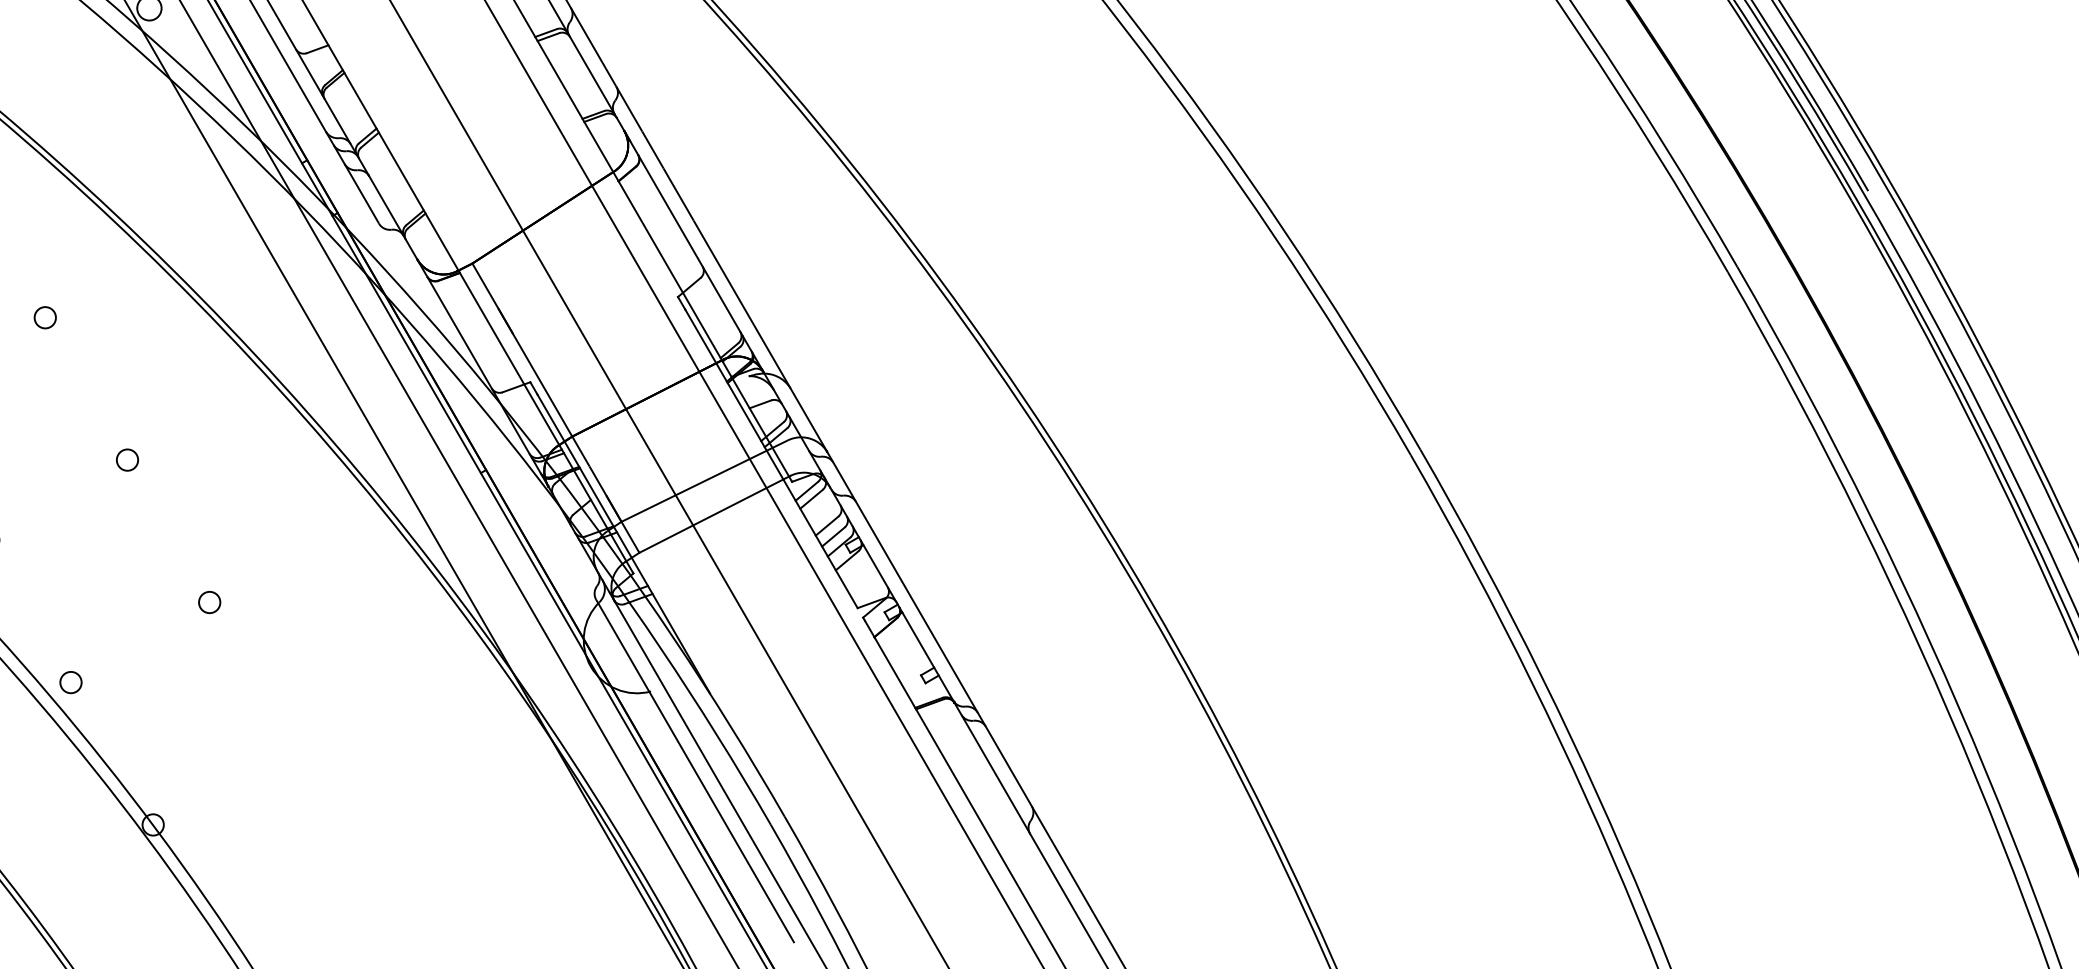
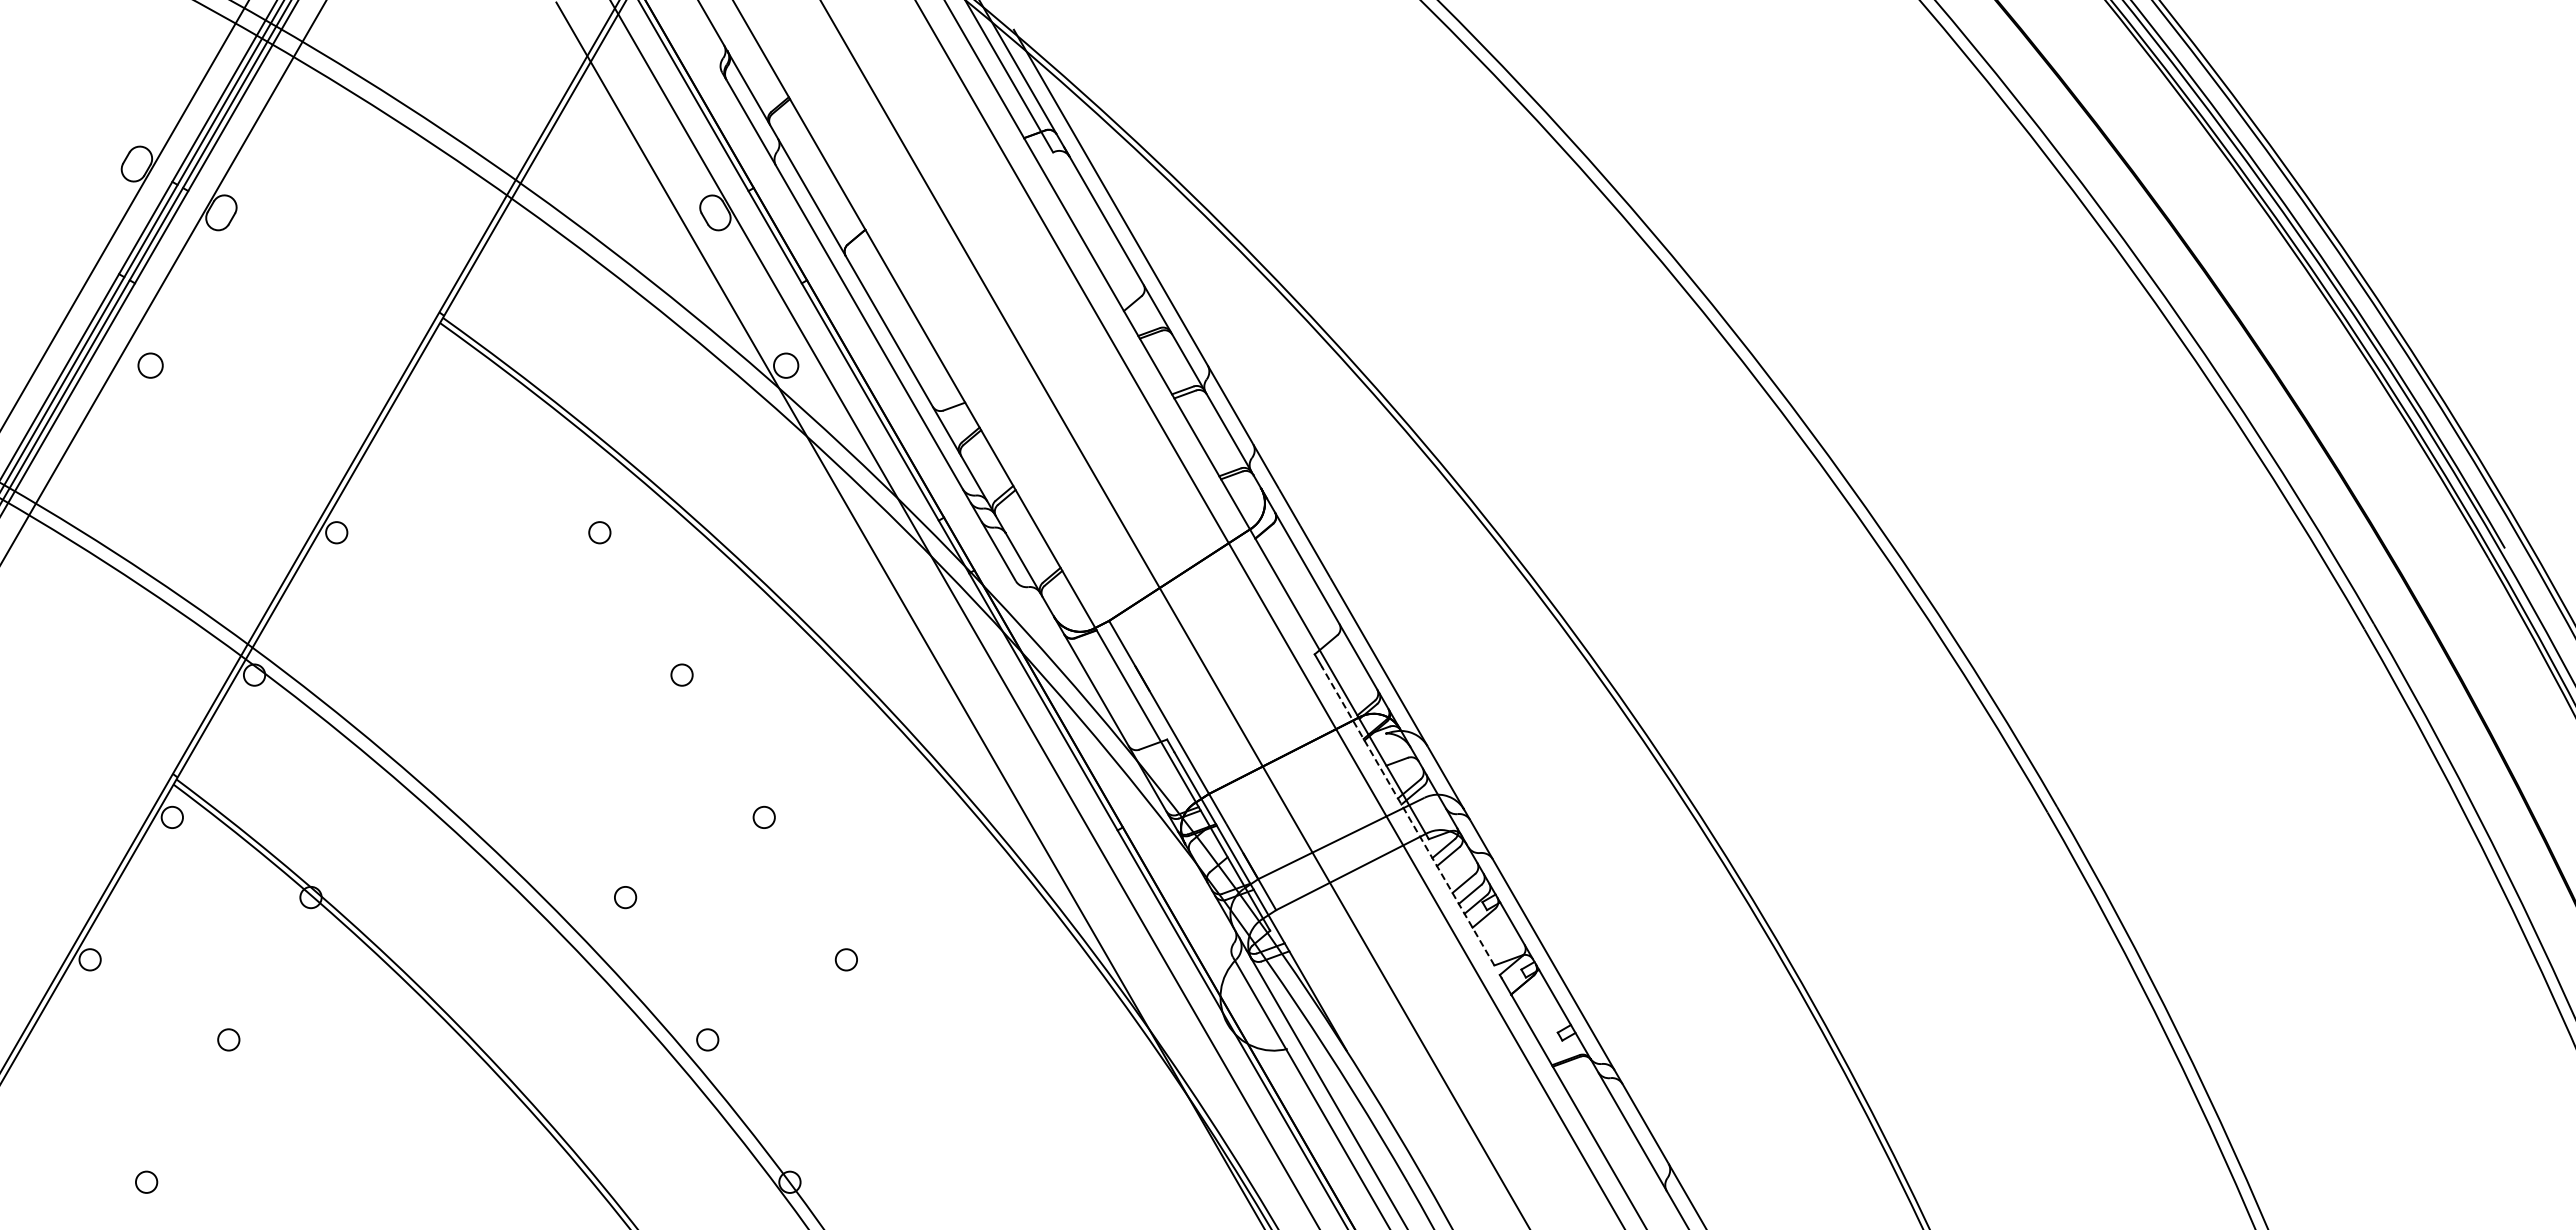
line: (770, 458) -> (1407, 815), solid -> dashed

